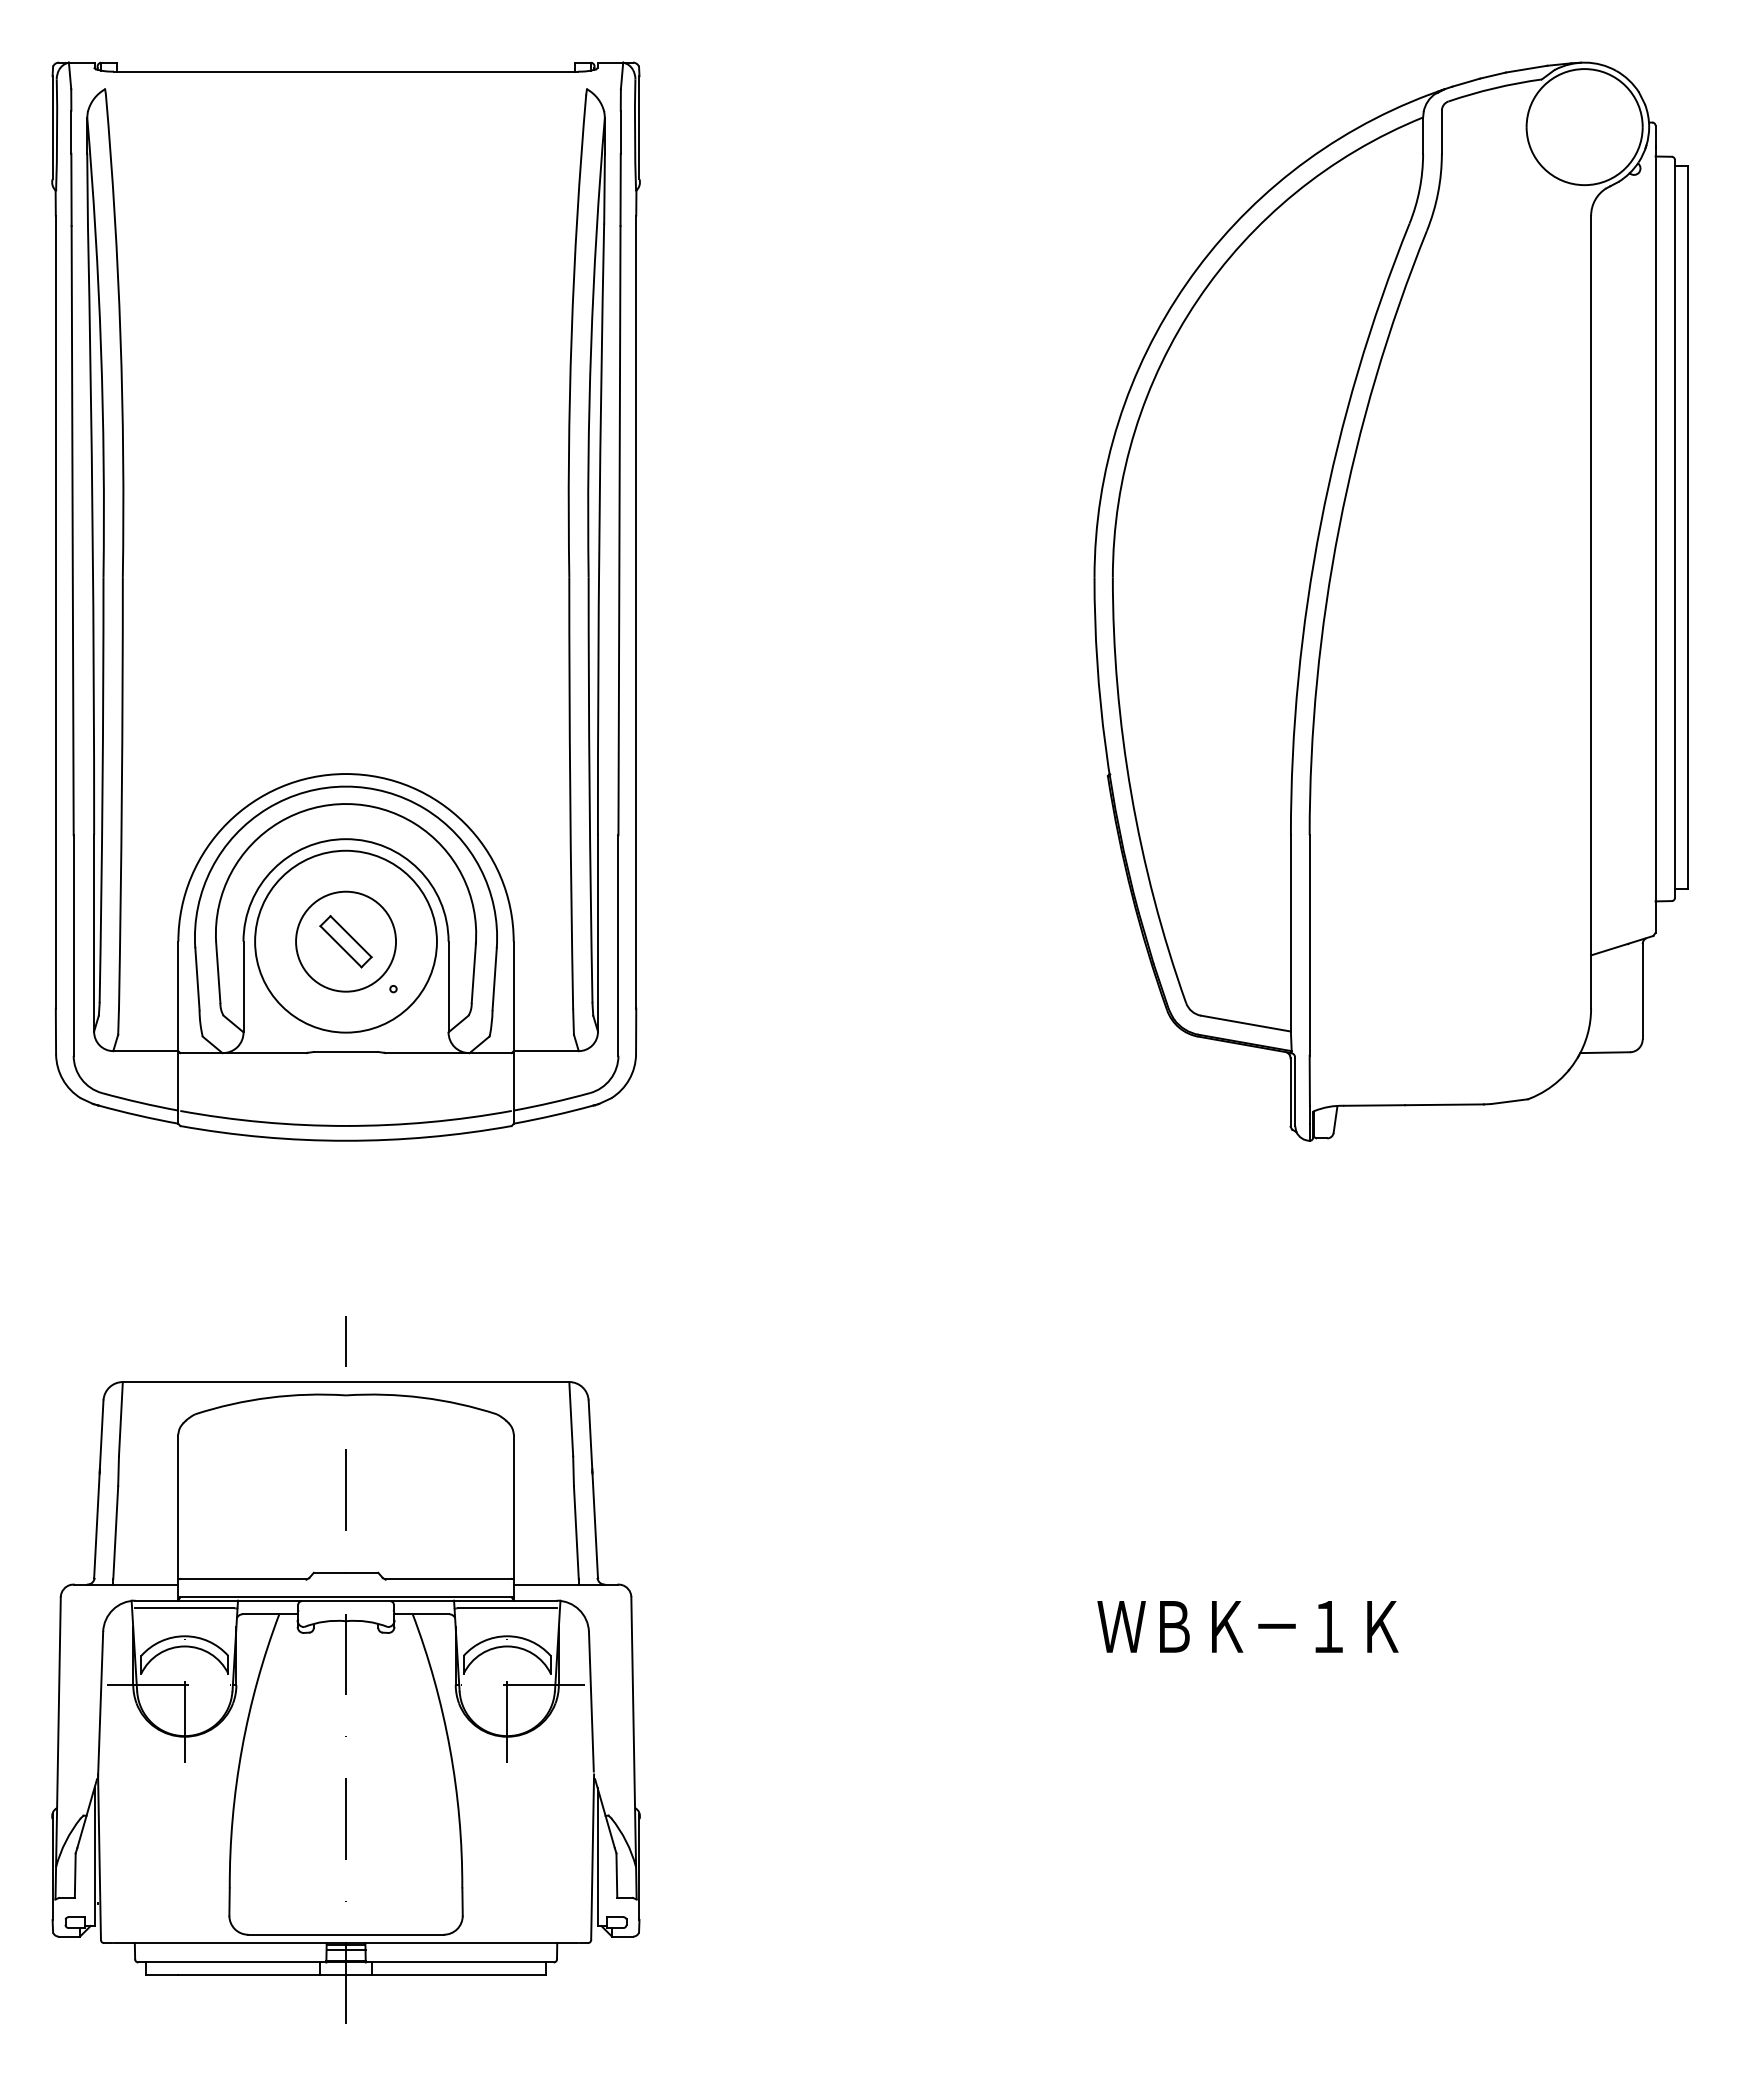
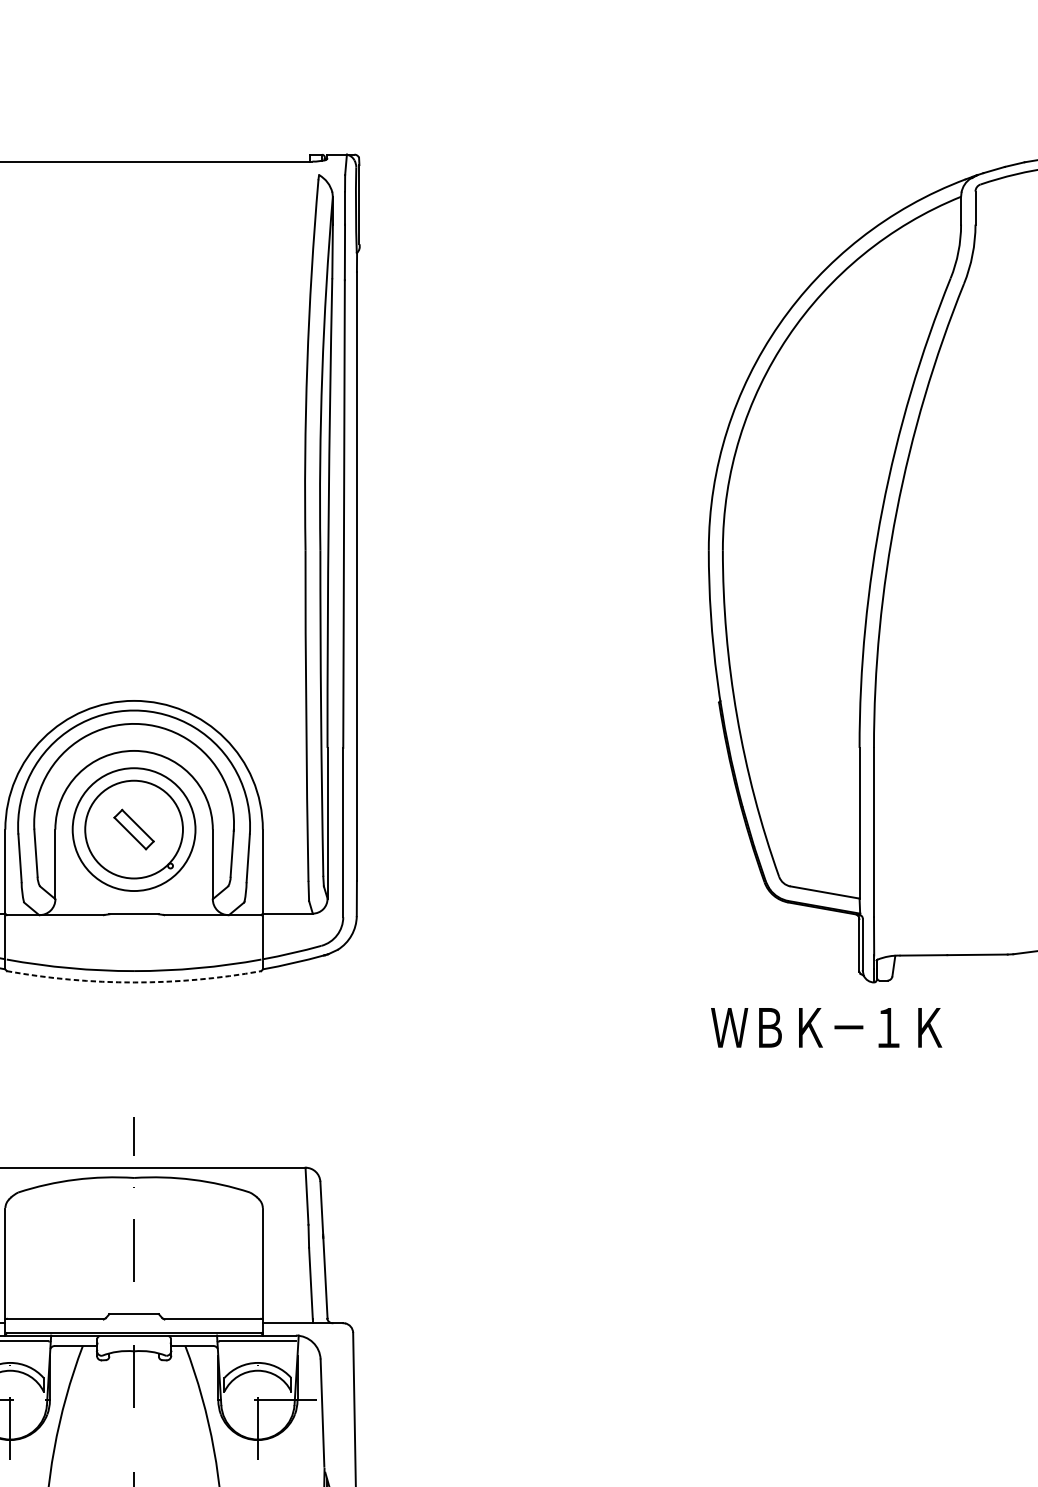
circle: (345, 941) -> (133, 829), size x0.7
circle: (346, 941) -> (134, 829), size x1.6
arc: (346, 1140) -> (134, 982), solid -> dashed
text: (1247, 1626) -> (826, 1027), moved

